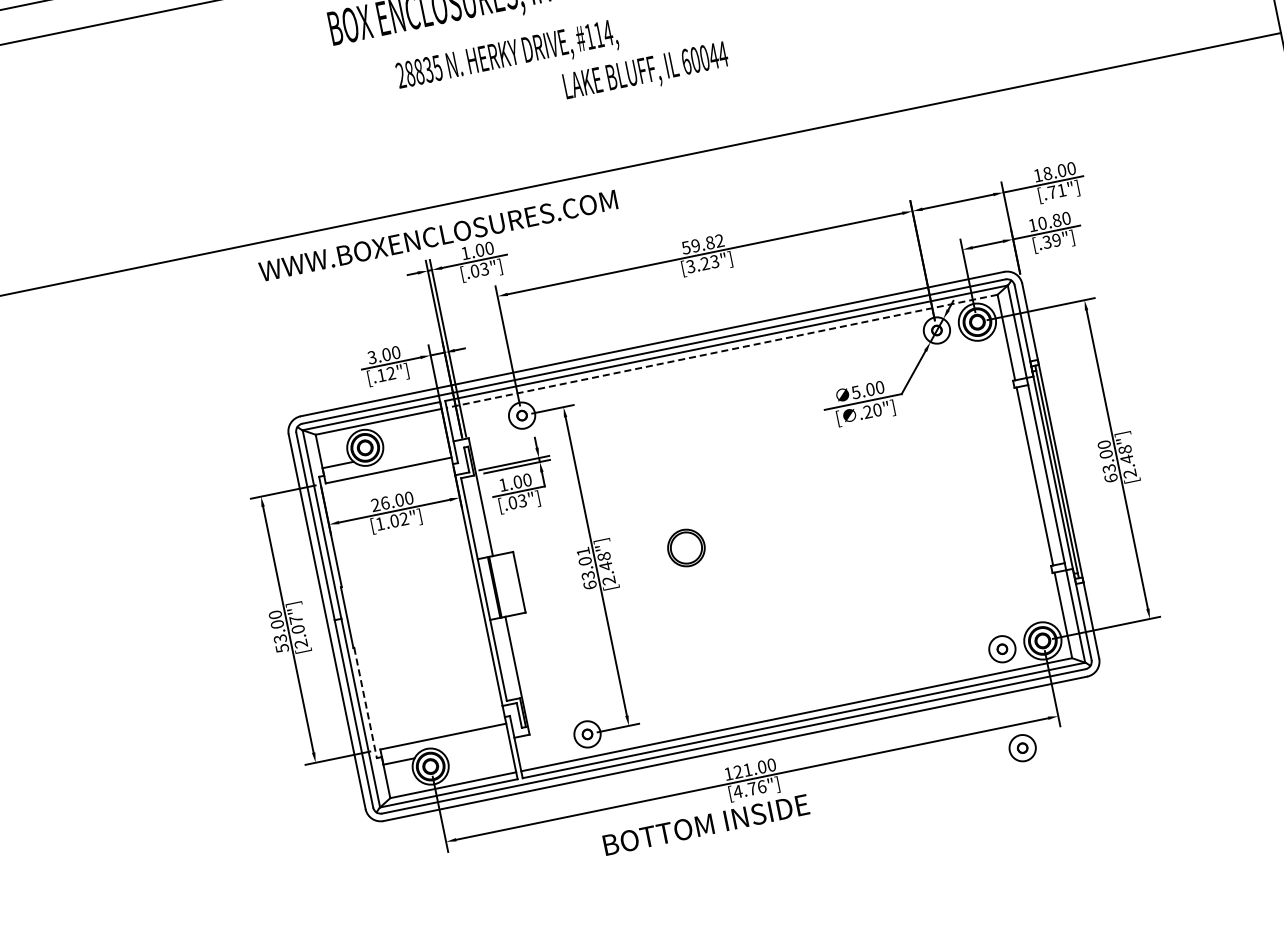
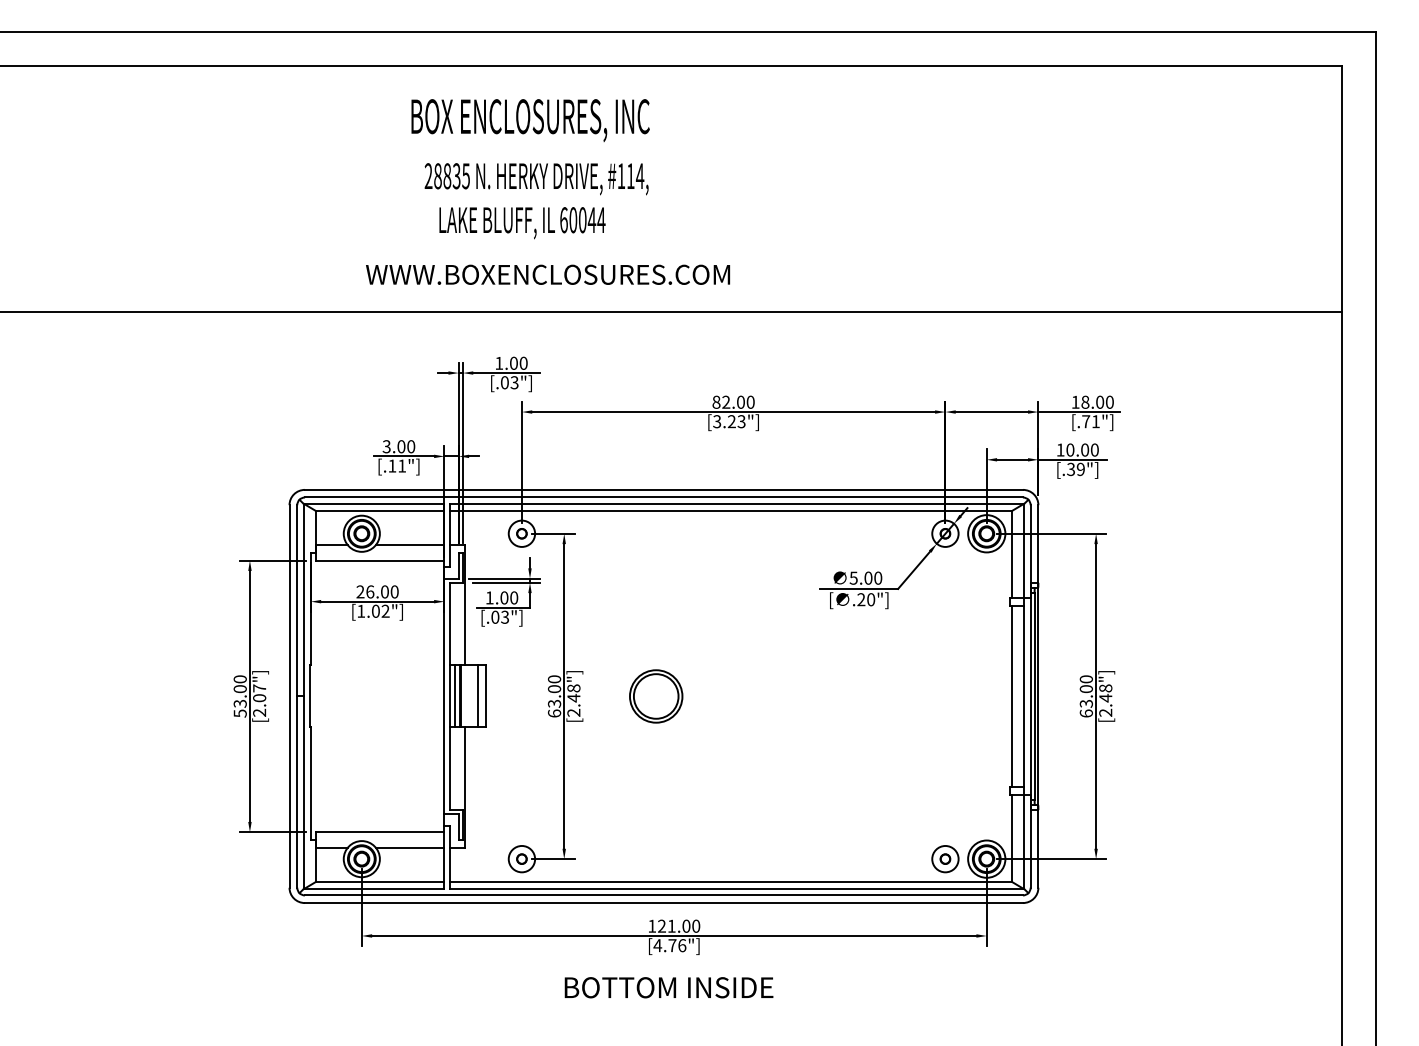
text: (507, 57) -> (536, 179), moved
text: (646, 73) -> (522, 223), moved
text: (1057, 220) -> (1085, 450), 10.80 -> 10.00
text: (438, 235) -> (548, 274), moved
text: (702, 243) -> (733, 401), 59.82 -> 82.00
line: (721, 350) -> (730, 510), dashed -> solid
text: (391, 372) -> (402, 465), [.12"] -> [.11"]
line: (414, 449) -> (409, 545), added
part: (686, 548) -> (656, 696), size x1.43
text: (583, 551) -> (554, 679), 63.01 -> 63.00
line: (512, 583) -> (478, 696), added
line: (488, 588) -> (454, 696), added
line: (365, 703) -> (310, 784), dashed -> solid
line: (475, 745) -> (409, 847), added
part: (1022, 748) -> (945, 960), removed
text: (705, 824) -> (668, 987), moved

